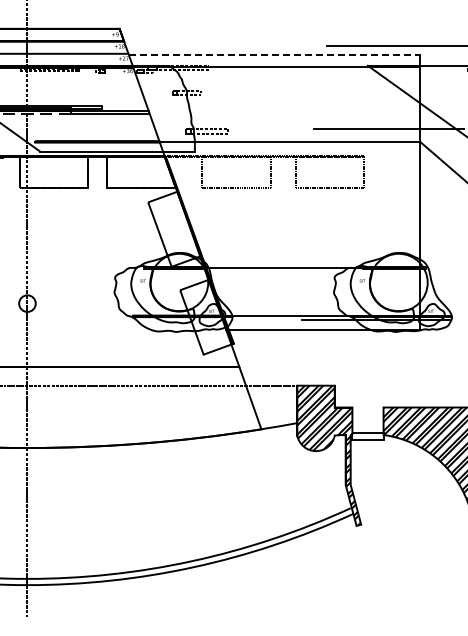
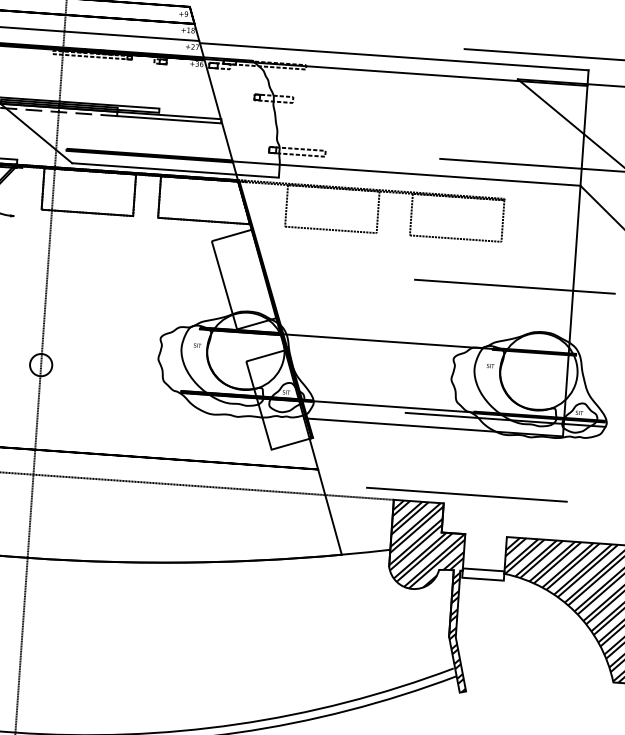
line: (274, 55) -> (394, 56), dashed -> solid
line: (376, 220) -> (514, 286), added
line: (351, 378) -> (466, 495), added

